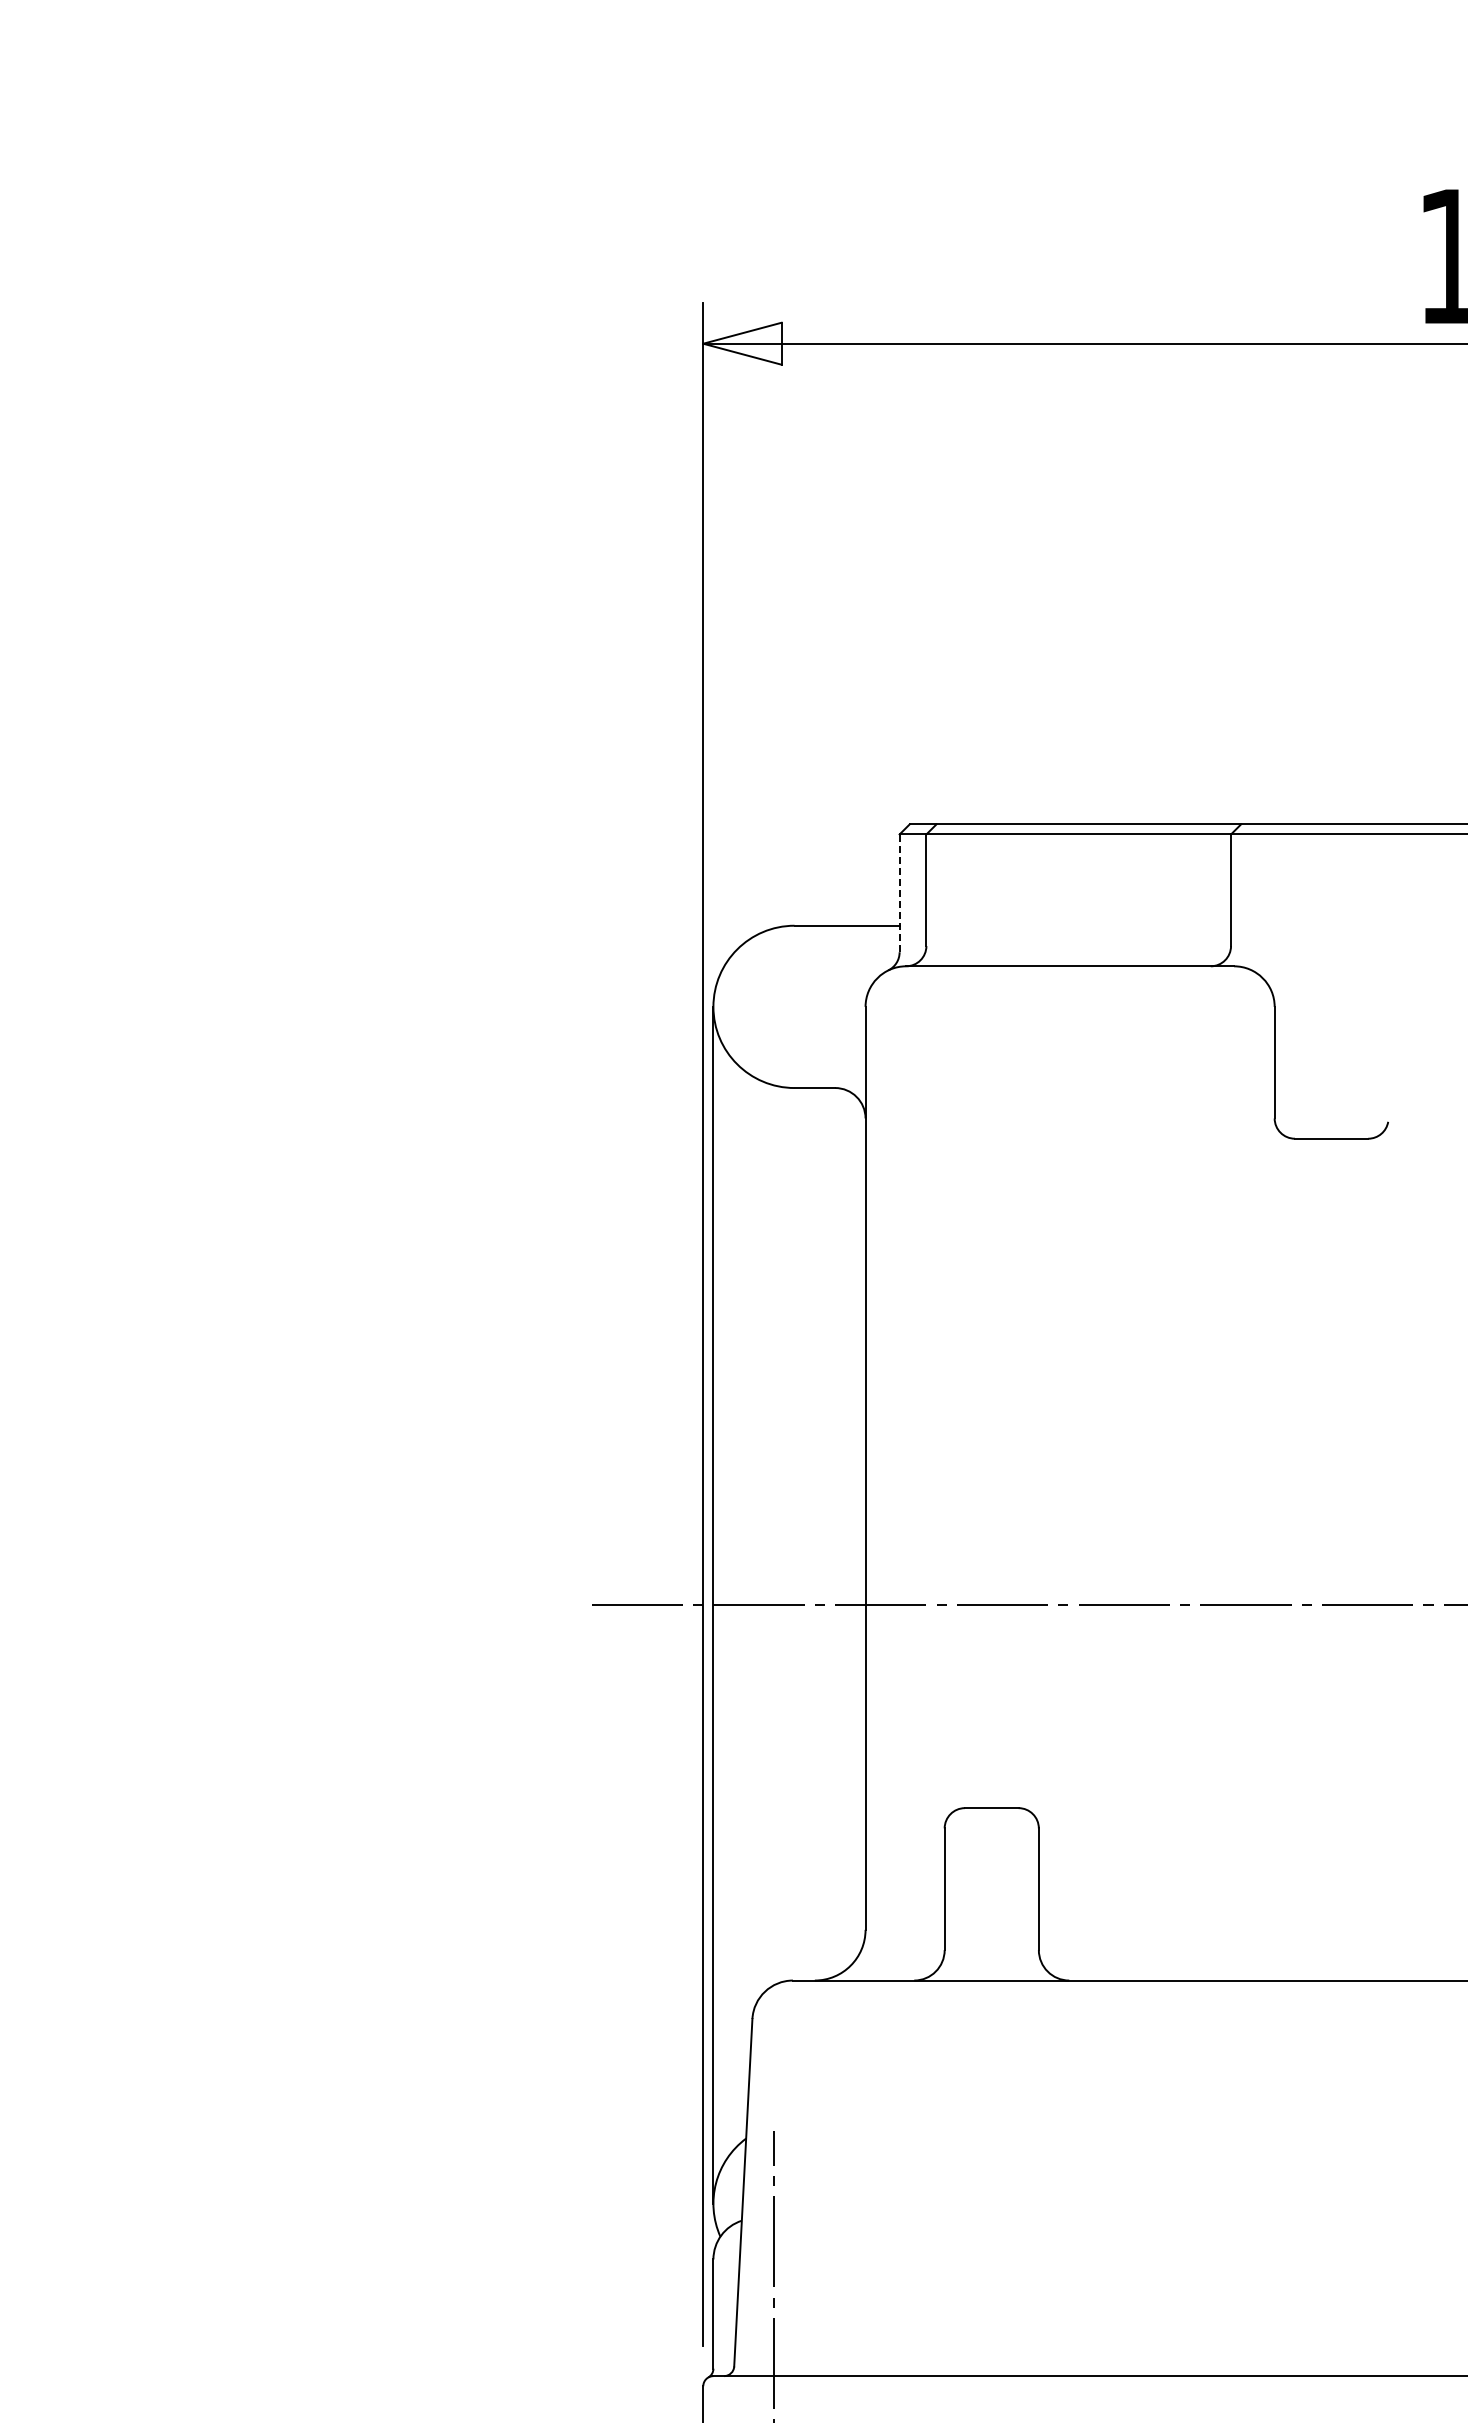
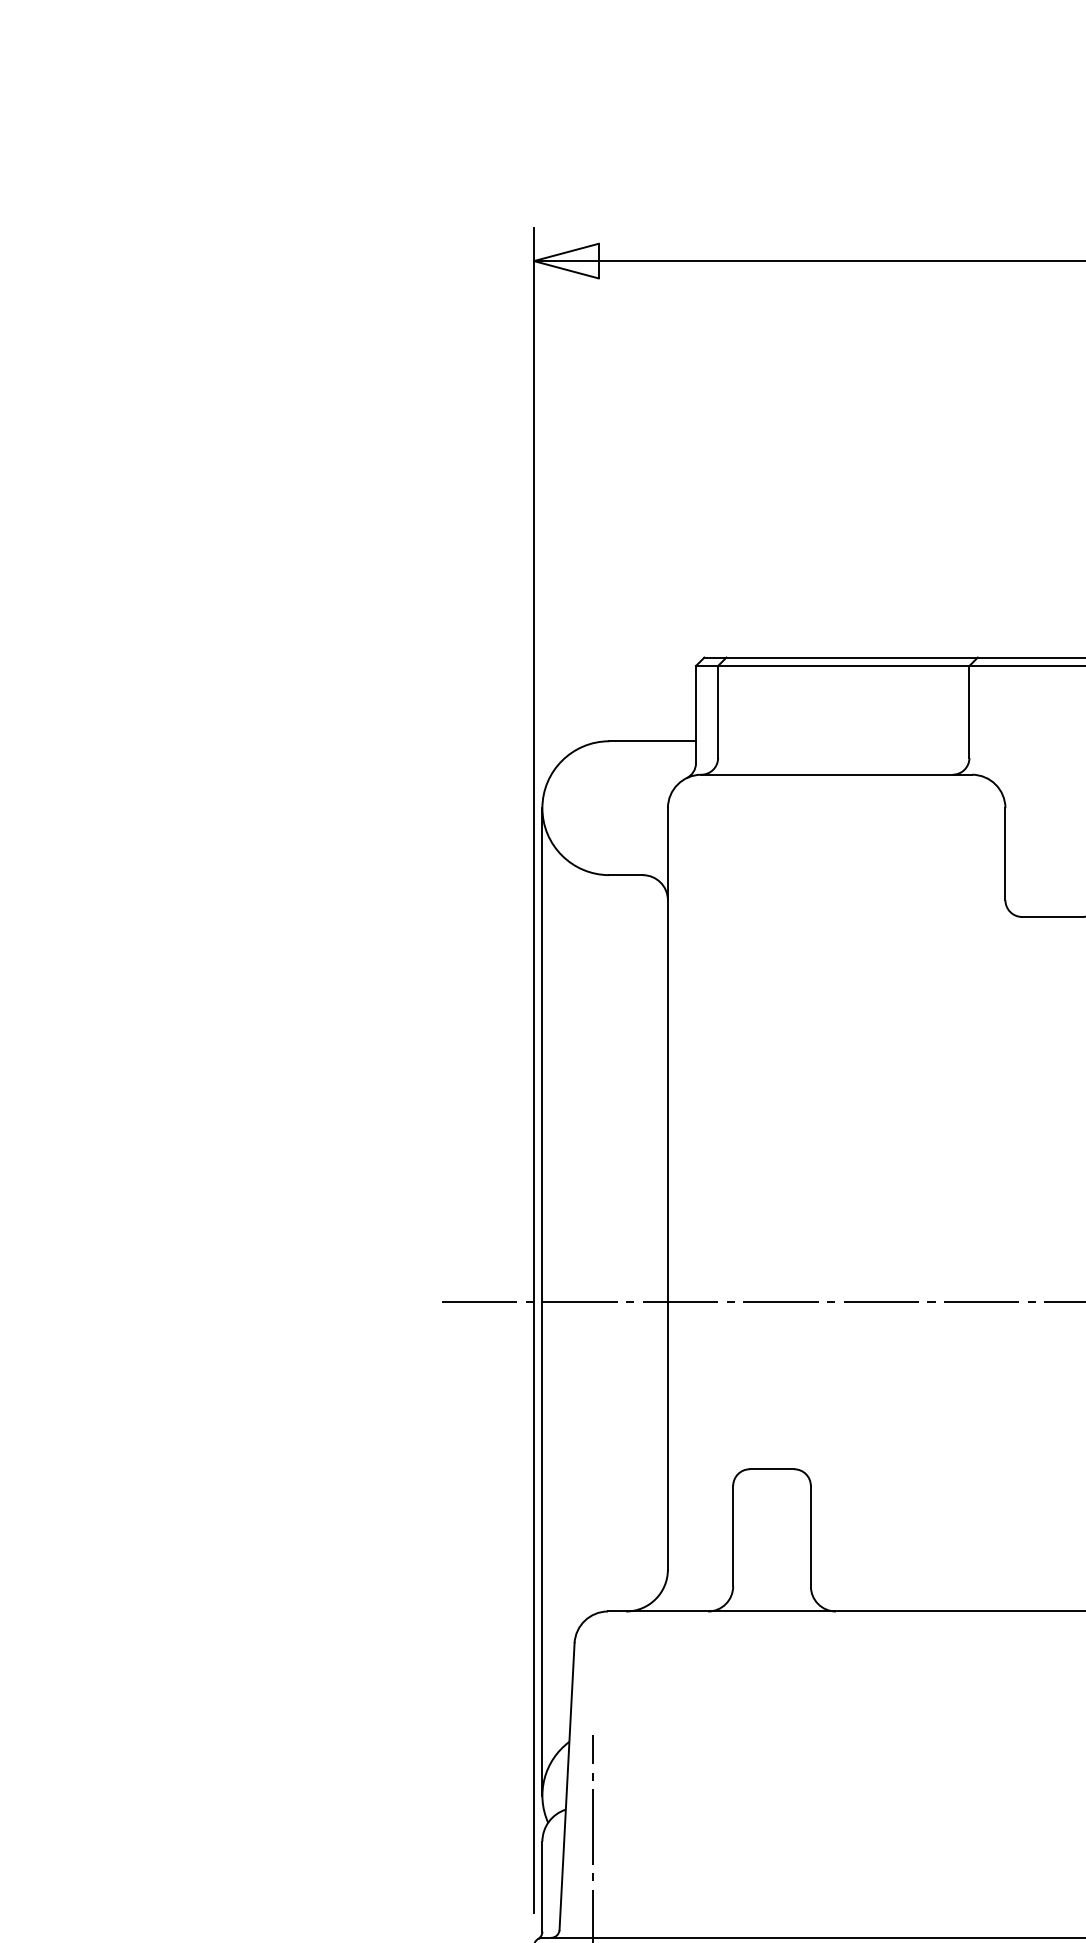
line: (899, 893) -> (695, 714), dashed -> solid

